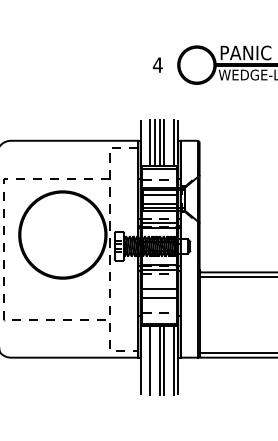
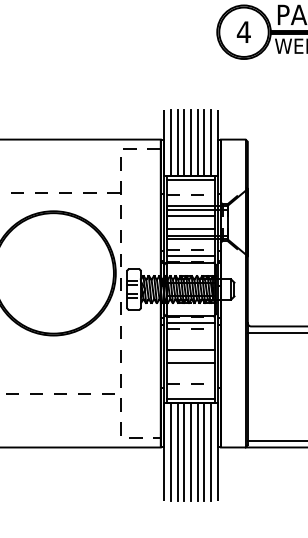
text: (157, 64) -> (243, 31), moved
line: (145, 142) -> (170, 142), added
line: (168, 142) -> (203, 142), added
line: (145, 360) -> (170, 451), added
line: (154, 360) -> (183, 451), added
line: (168, 360) -> (203, 451), added

